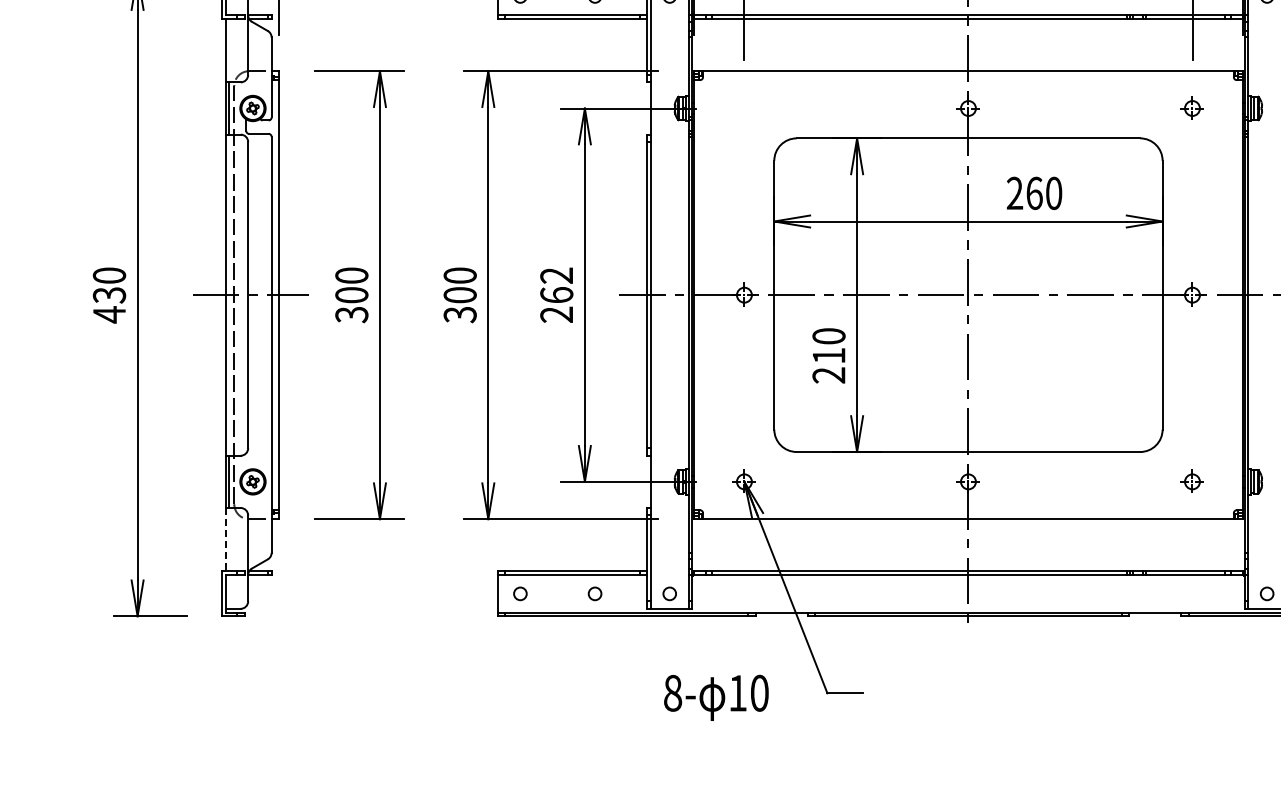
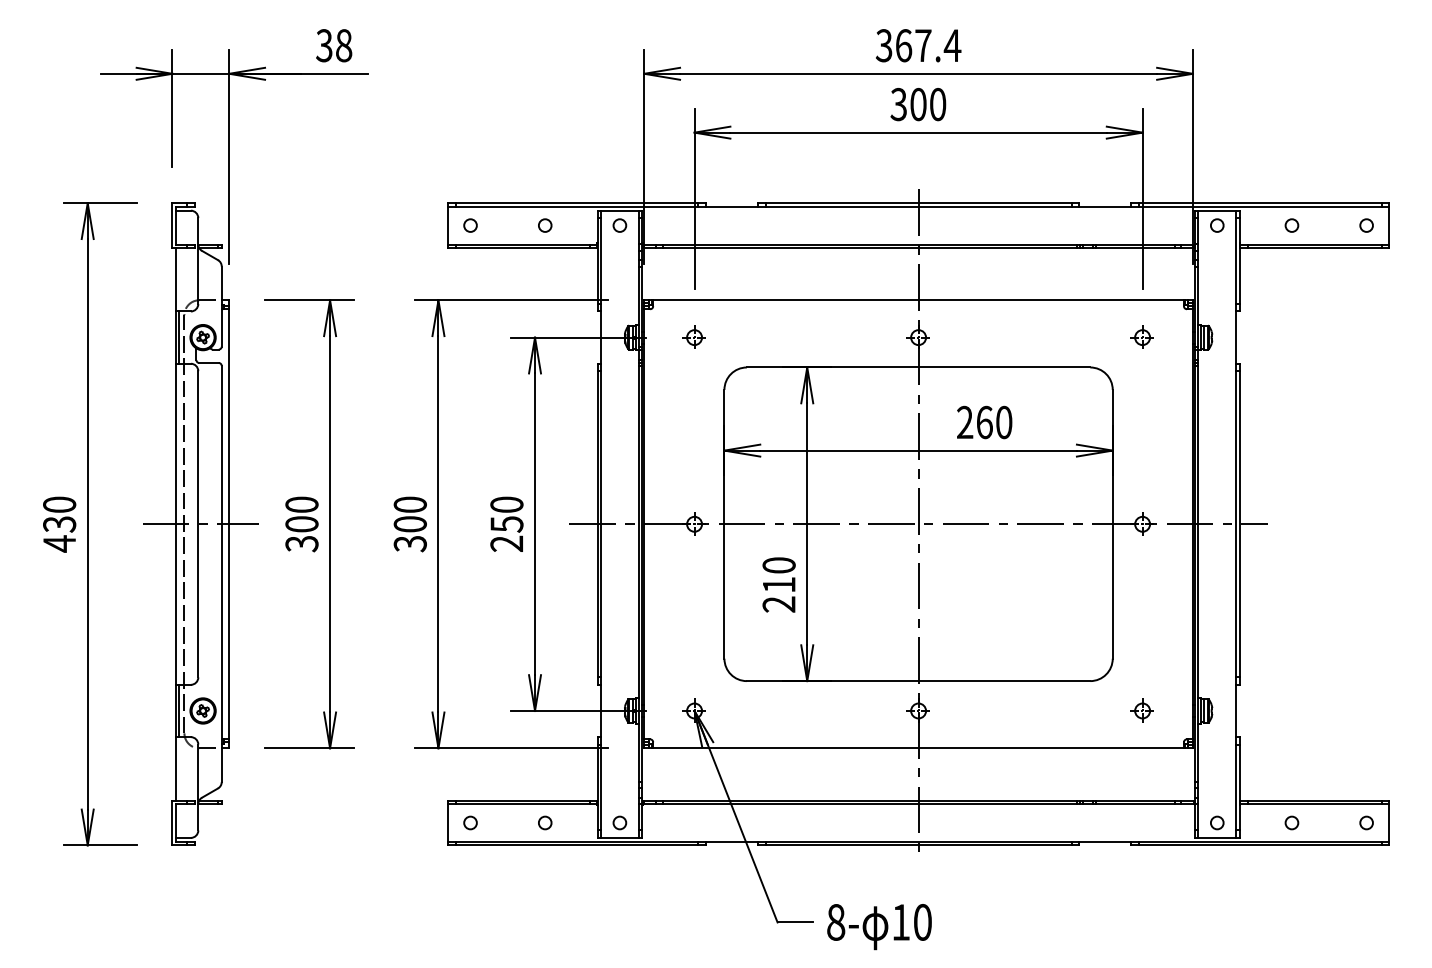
part: (743, 107) -> (693, 336), added
text: (556, 285) -> (506, 514), 262 -> 250
line: (225, 539) -> (175, 768), dashed -> solid
text: (716, 698) -> (879, 927), moved

